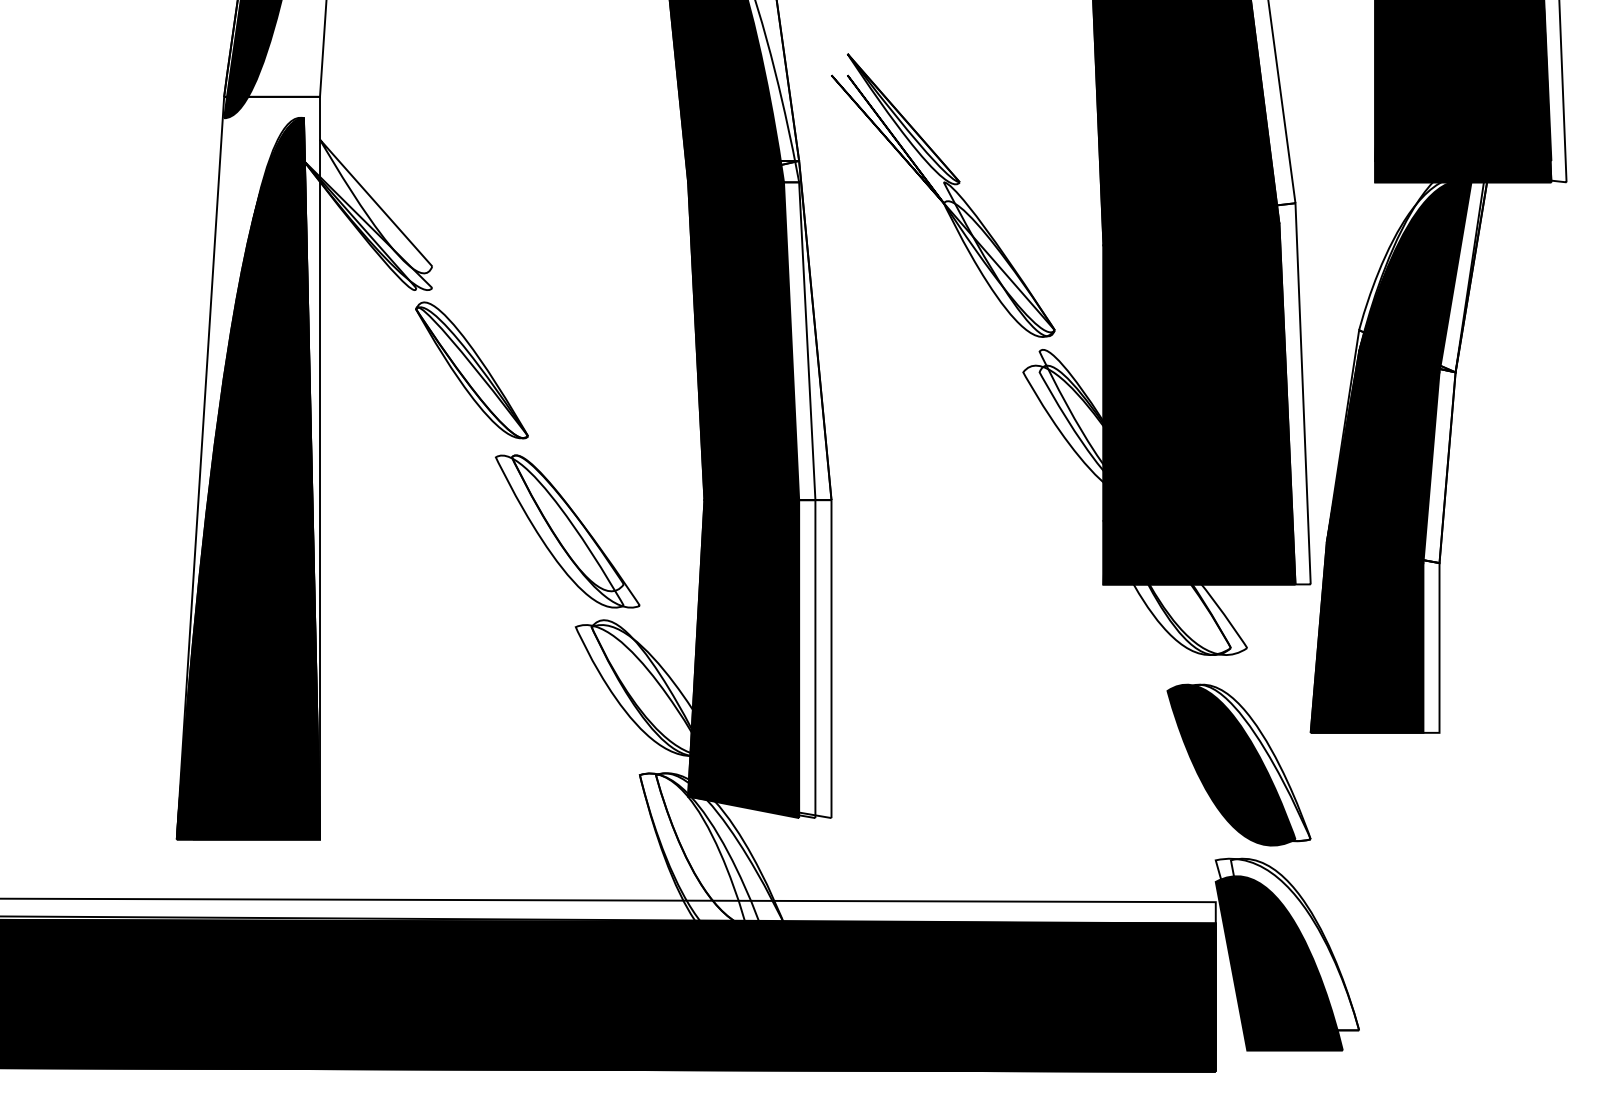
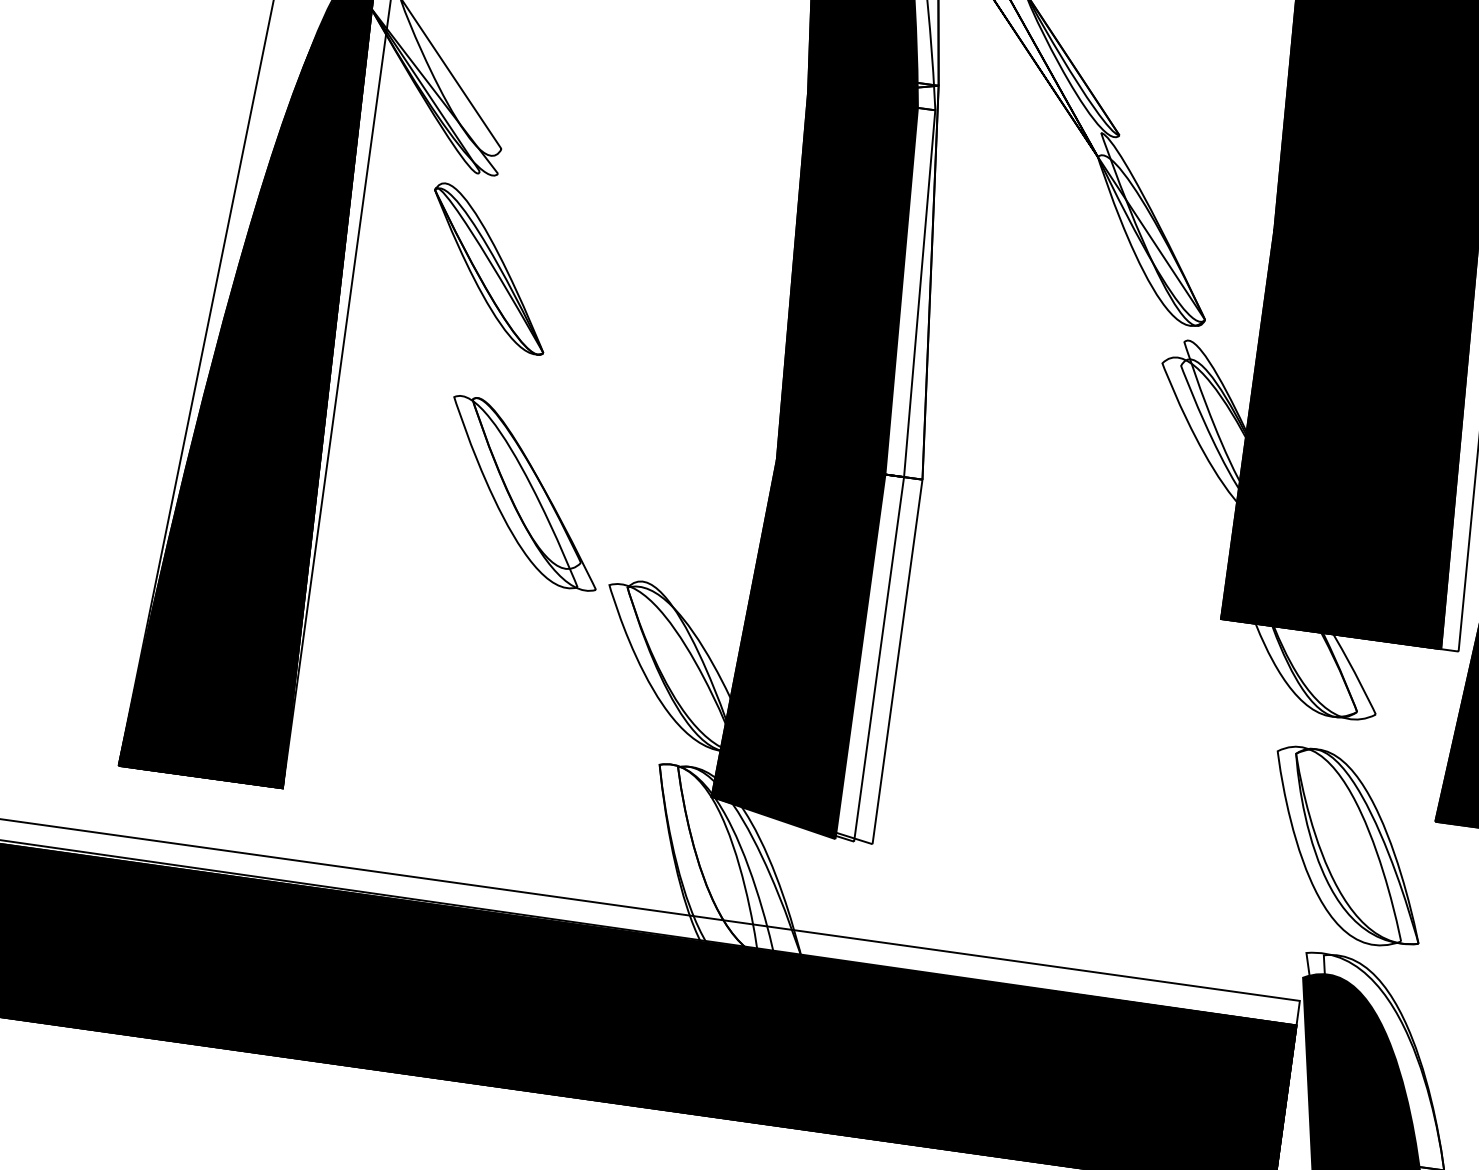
part: (471, 370) -> (488, 268), moved
part: (567, 531) -> (524, 493), moved
fill: (1231, 764) -> (1339, 845), removed

